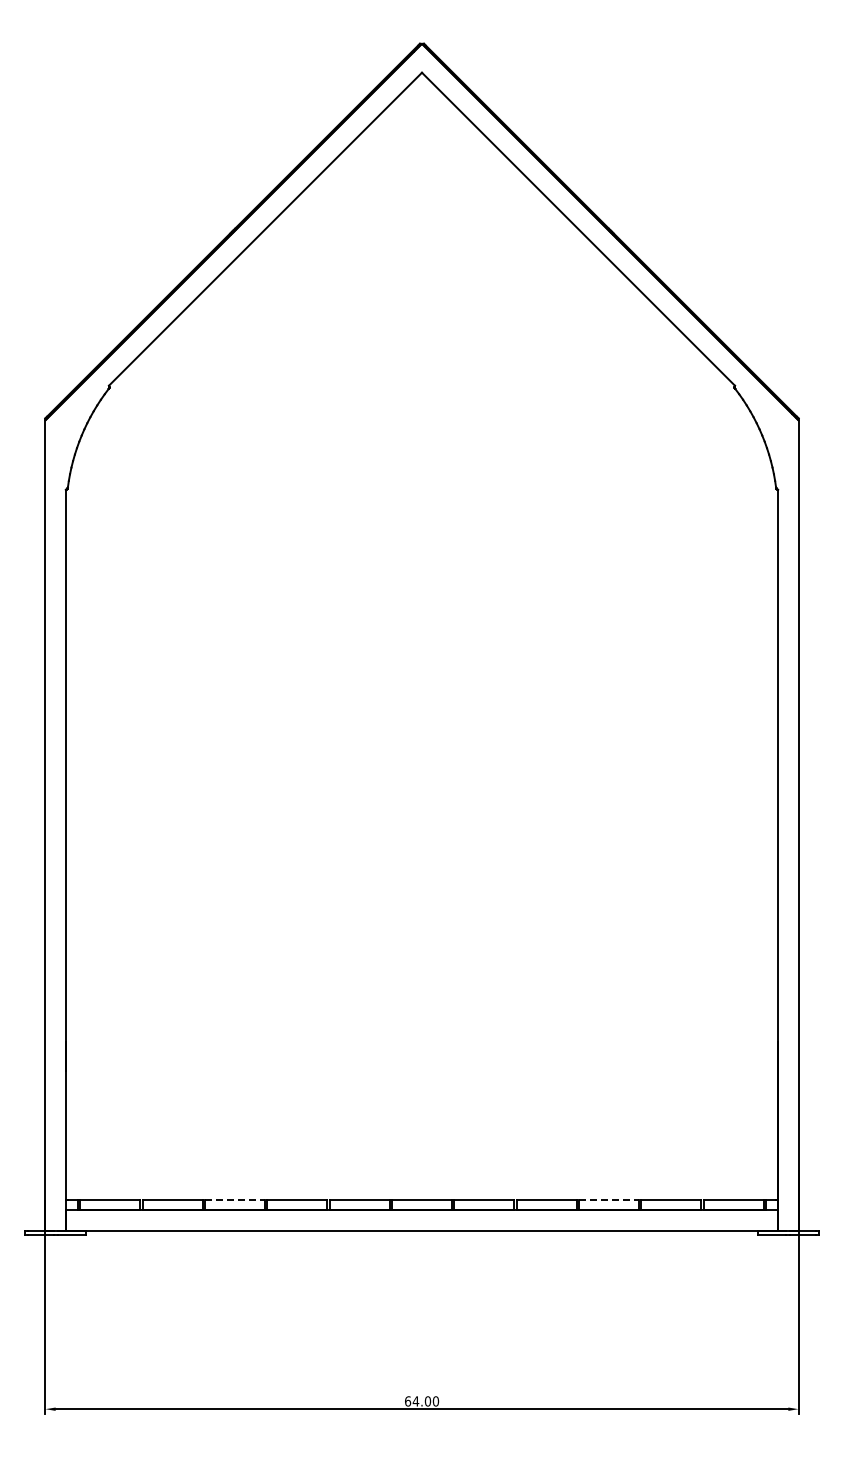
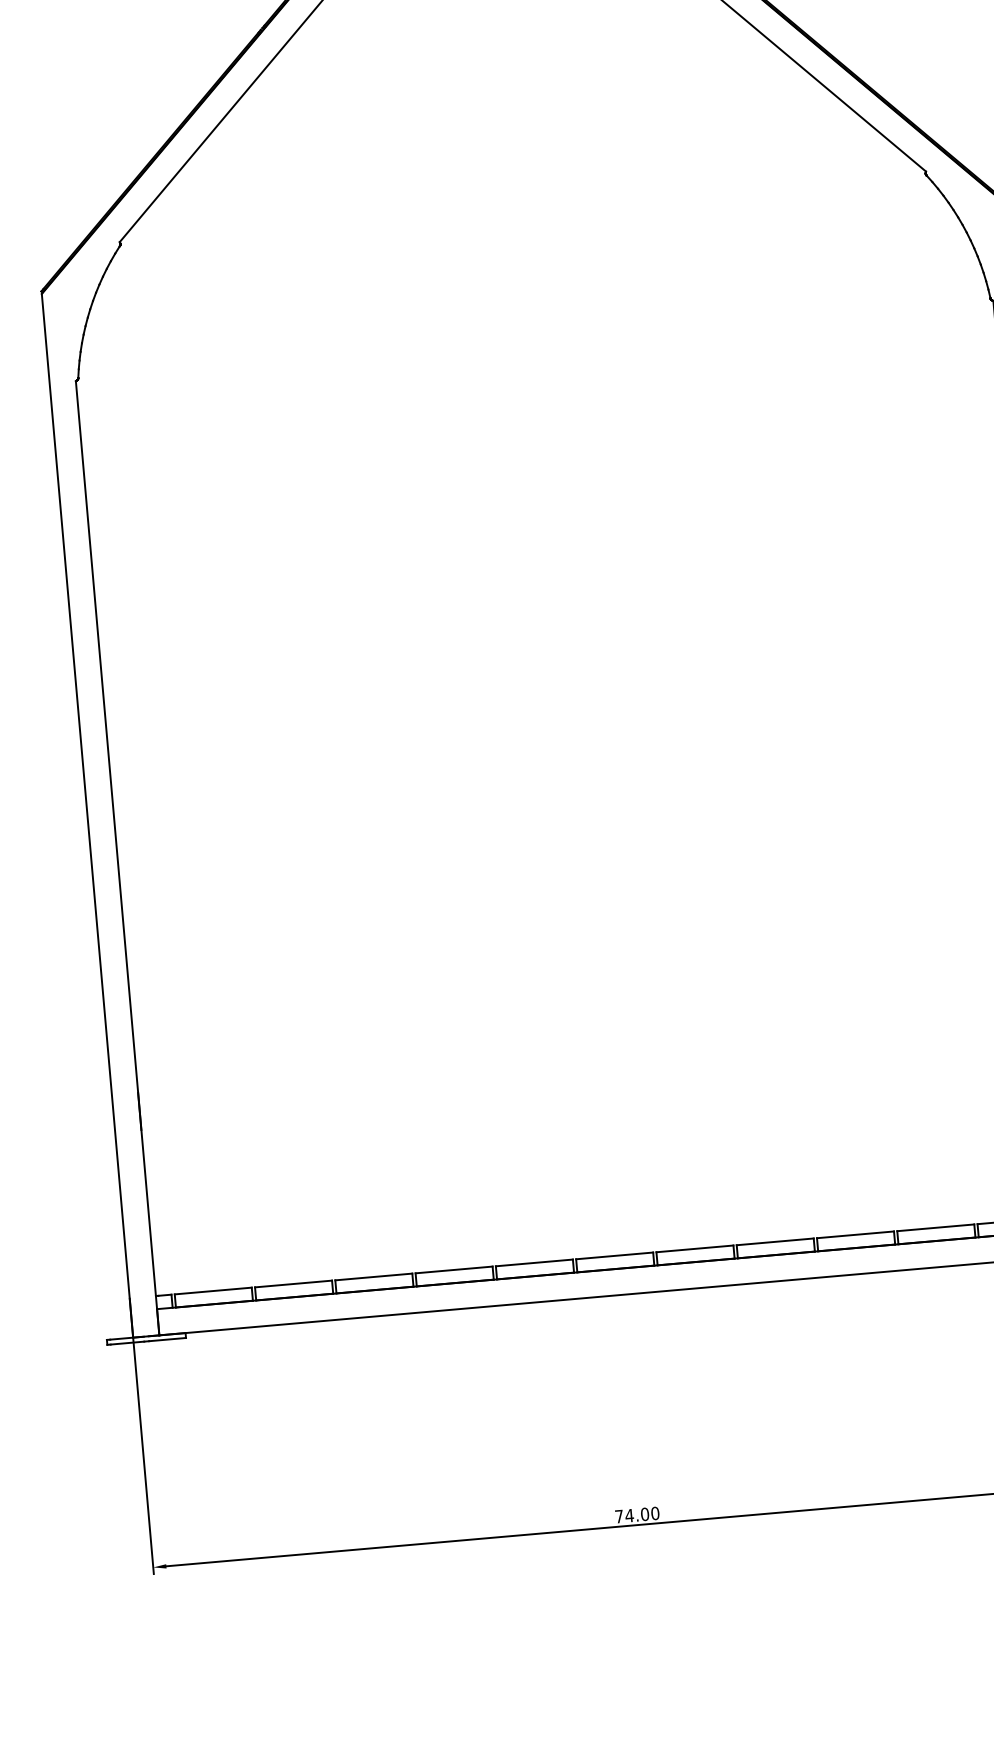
line: (235, 1200) -> (374, 1277), dashed -> solid
line: (608, 1200) -> (854, 1235), dashed -> solid
text: (408, 1401) -> (619, 1516), 64.00 -> 74.00

